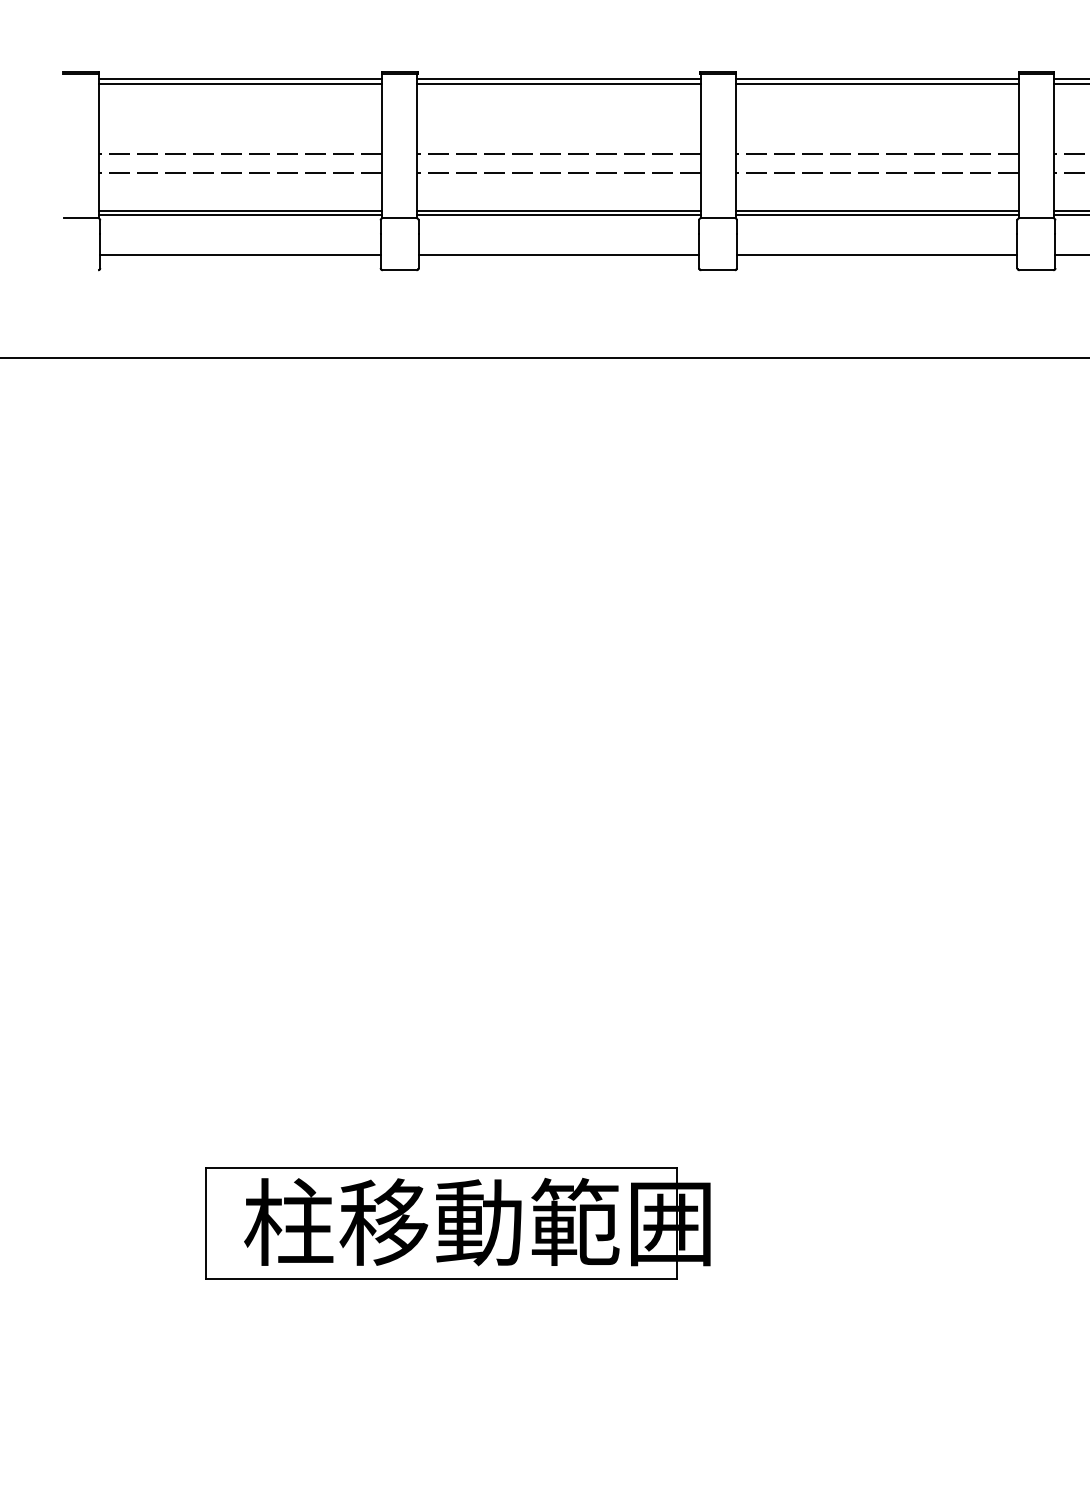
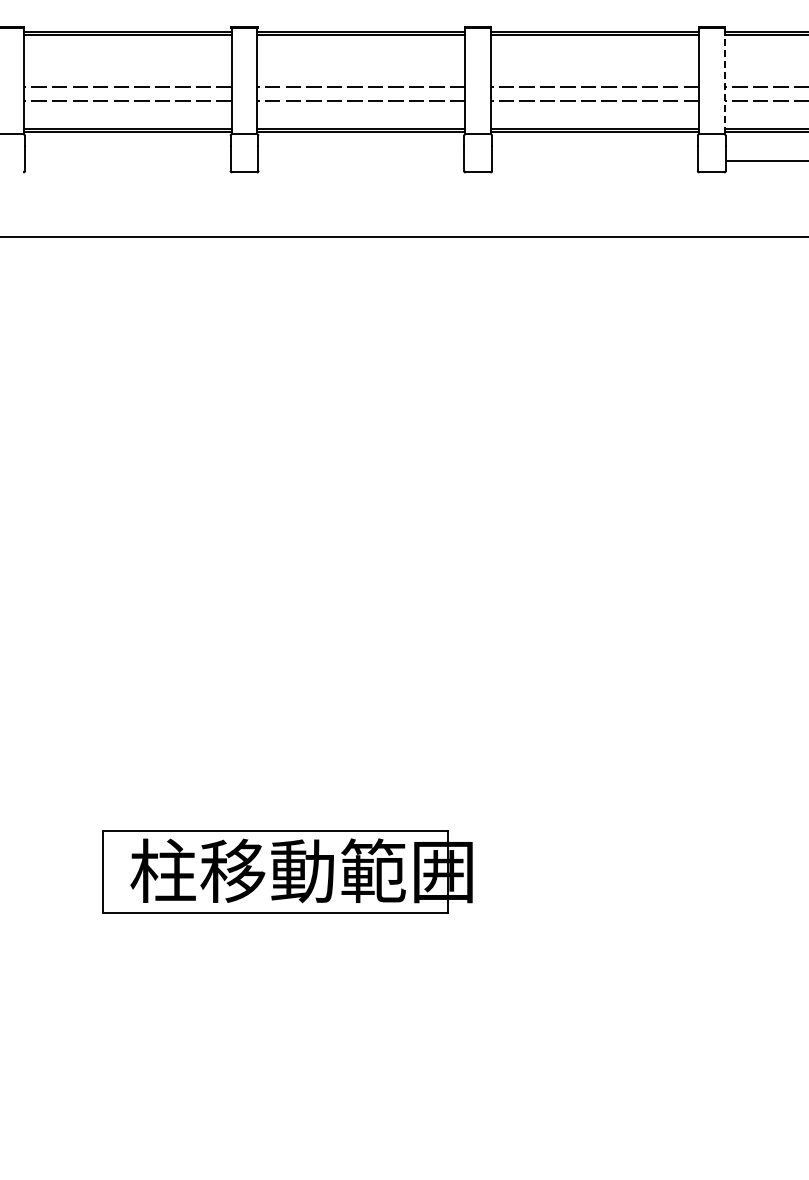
line: (1053, 146) -> (724, 81), solid -> dashed
line: (240, 254) -> (127, 160), removed
line: (559, 254) -> (361, 160), removed
line: (876, 254) -> (594, 160), removed

